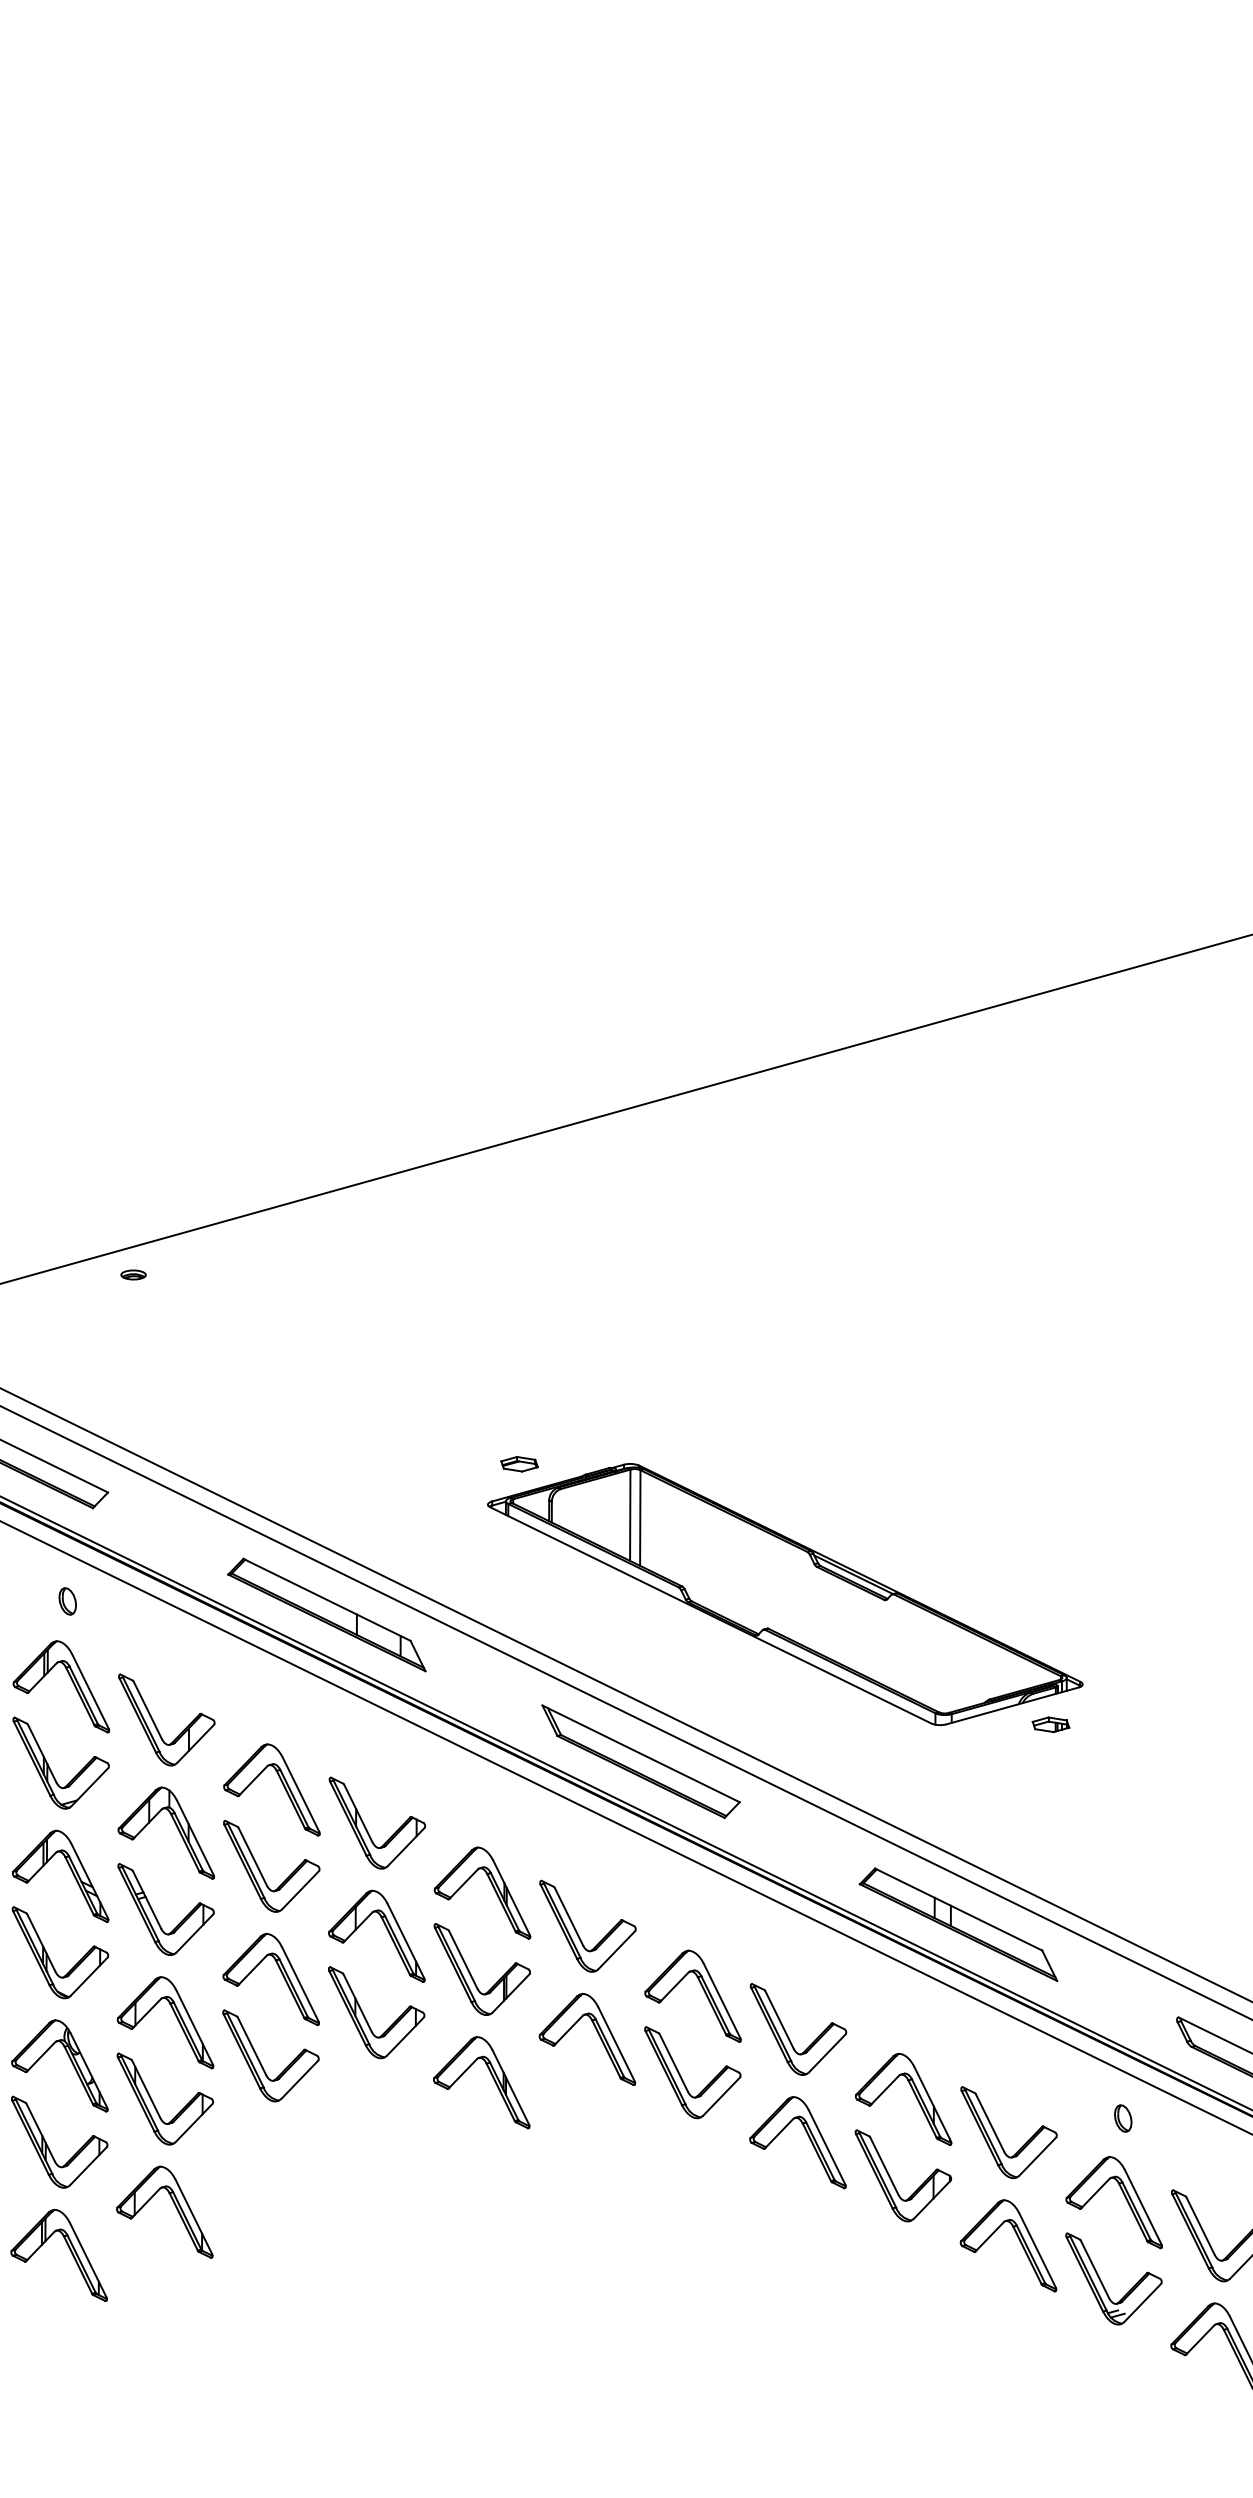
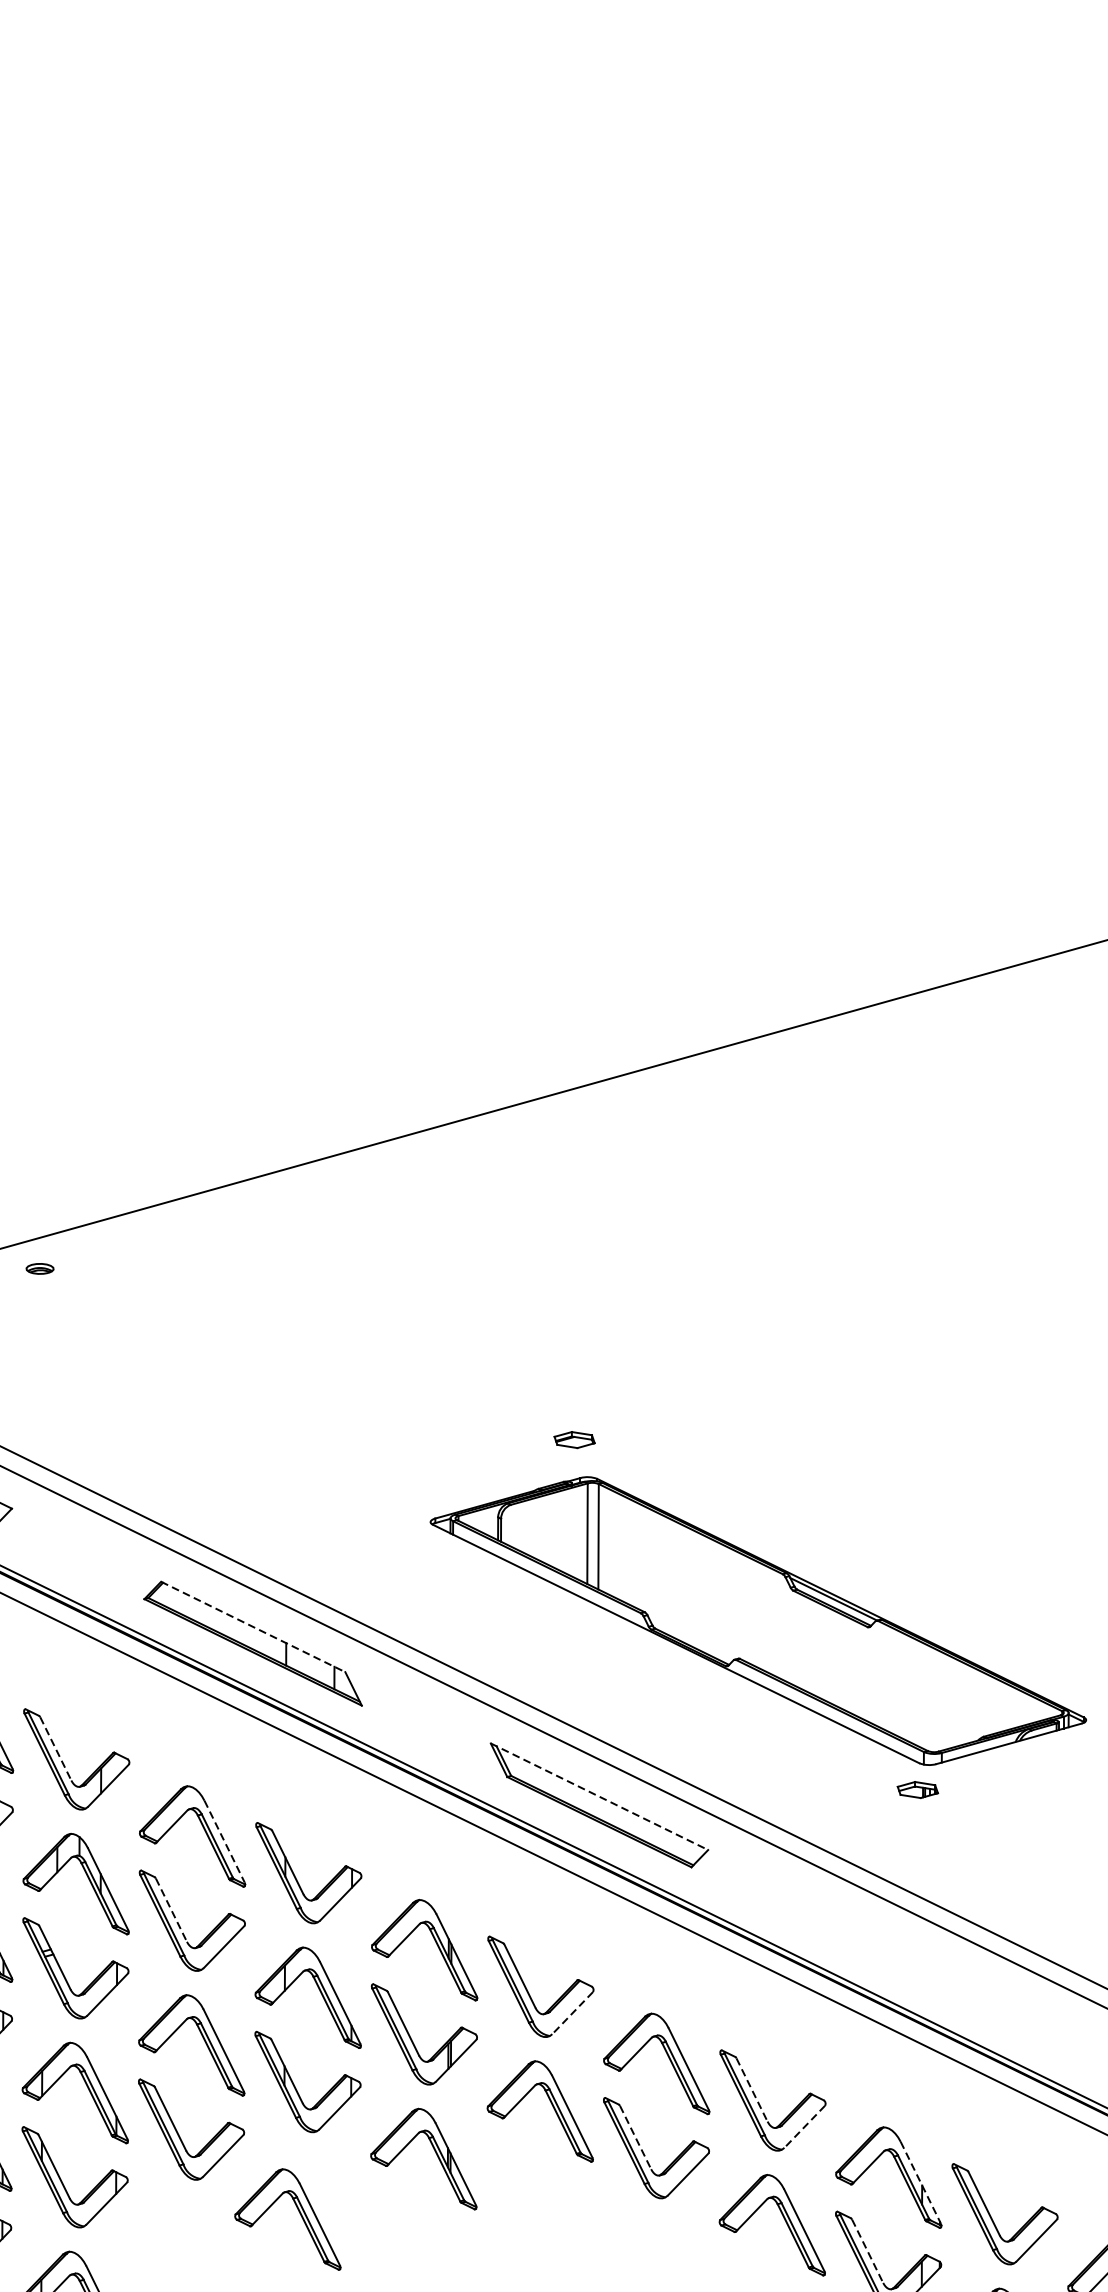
part: (519, 1464) -> (574, 1440), moved
line: (327, 1600) -> (253, 1627), solid -> dashed
line: (147, 1710) -> (55, 1748), solid -> dashed
part: (1050, 1724) -> (917, 1789), moved
line: (641, 1753) -> (599, 1796), solid -> dashed
line: (301, 1795) -> (225, 1842), solid -> dashed
line: (252, 1856) -> (171, 1909), solid -> dashed
part: (958, 1924) -> (949, 1984), removed
line: (616, 1950) -> (572, 2013), solid -> dashed
line: (779, 2019) -> (752, 2089), solid -> dashed
line: (827, 2053) -> (804, 2126), solid -> dashed
line: (673, 2063) -> (635, 2138), solid -> dashed
line: (932, 2104) -> (920, 2183), solid -> dashed
part: (368, 2131) -> (299, 2212), added
line: (884, 2166) -> (867, 2251), solid -> dashed

